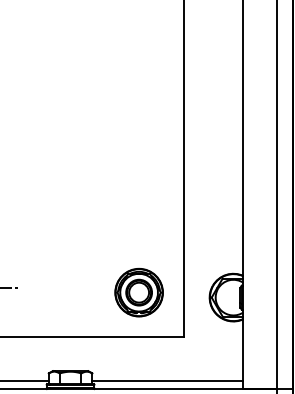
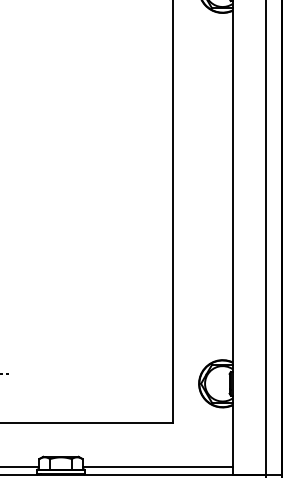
part: (138, 292) -> (128, 378), removed

